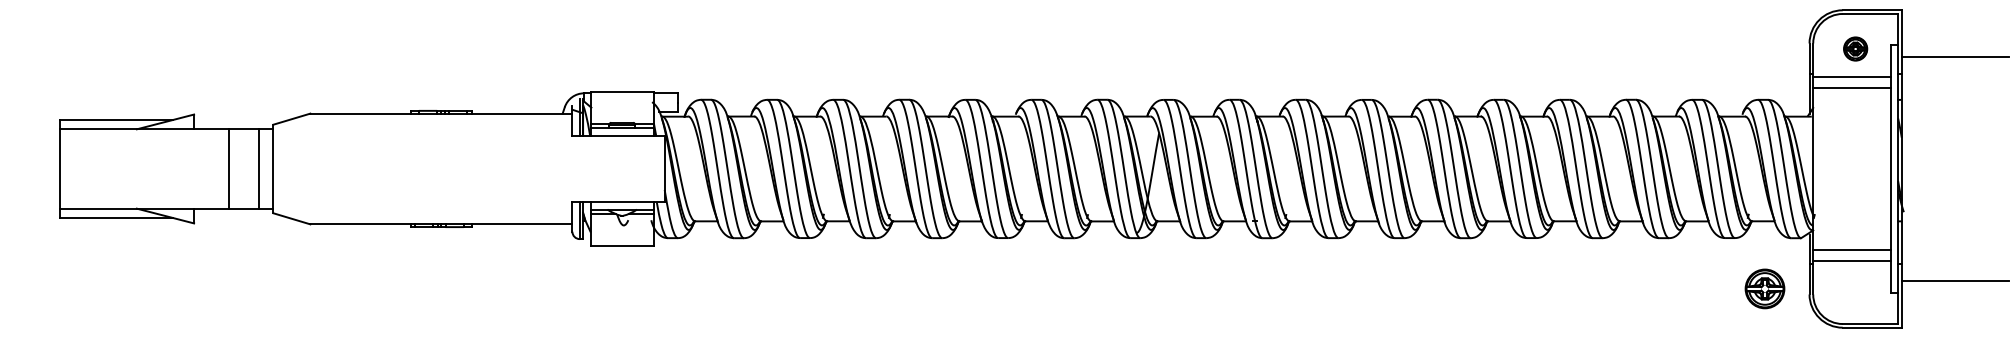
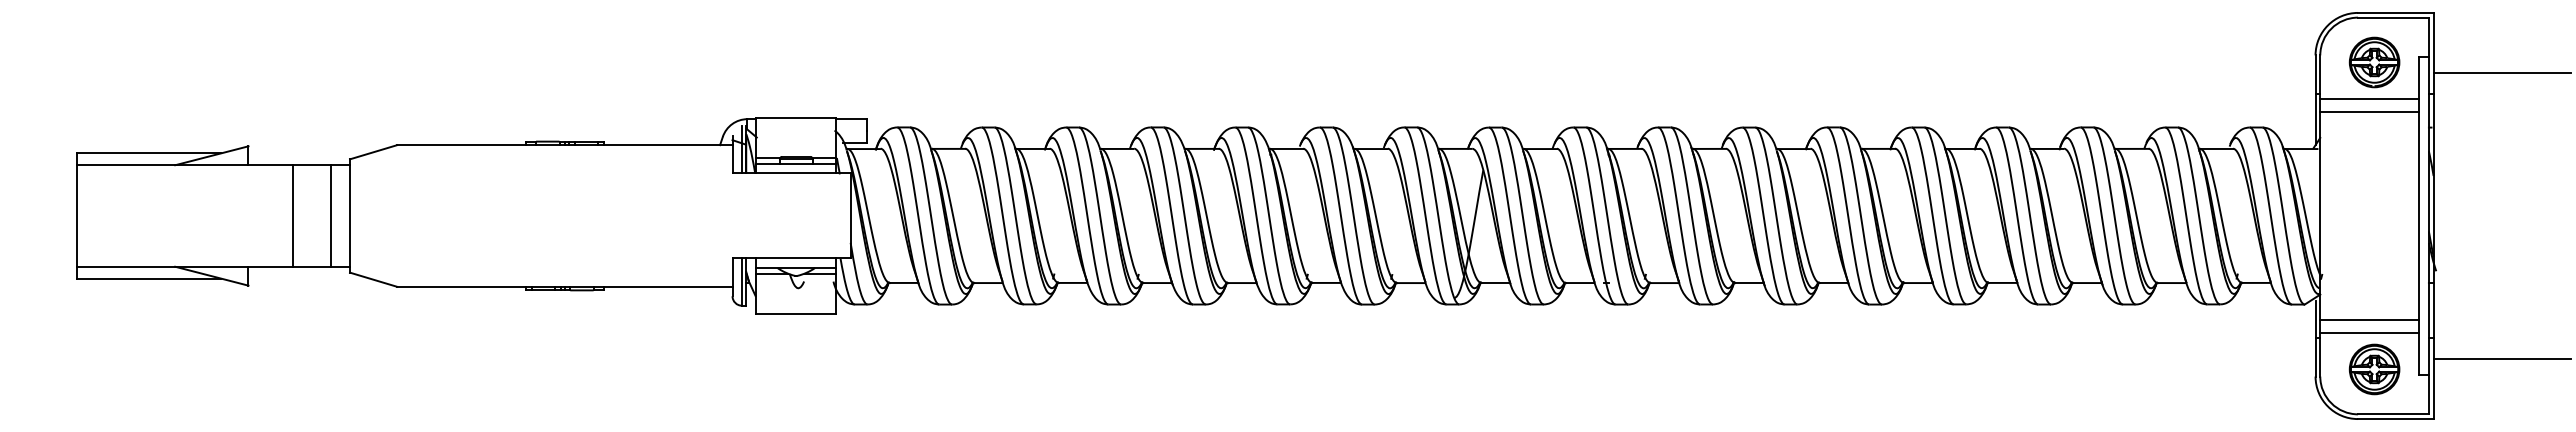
part: (1855, 49) -> (2374, 62), size x1.67
part: (1764, 288) -> (2374, 369), moved

